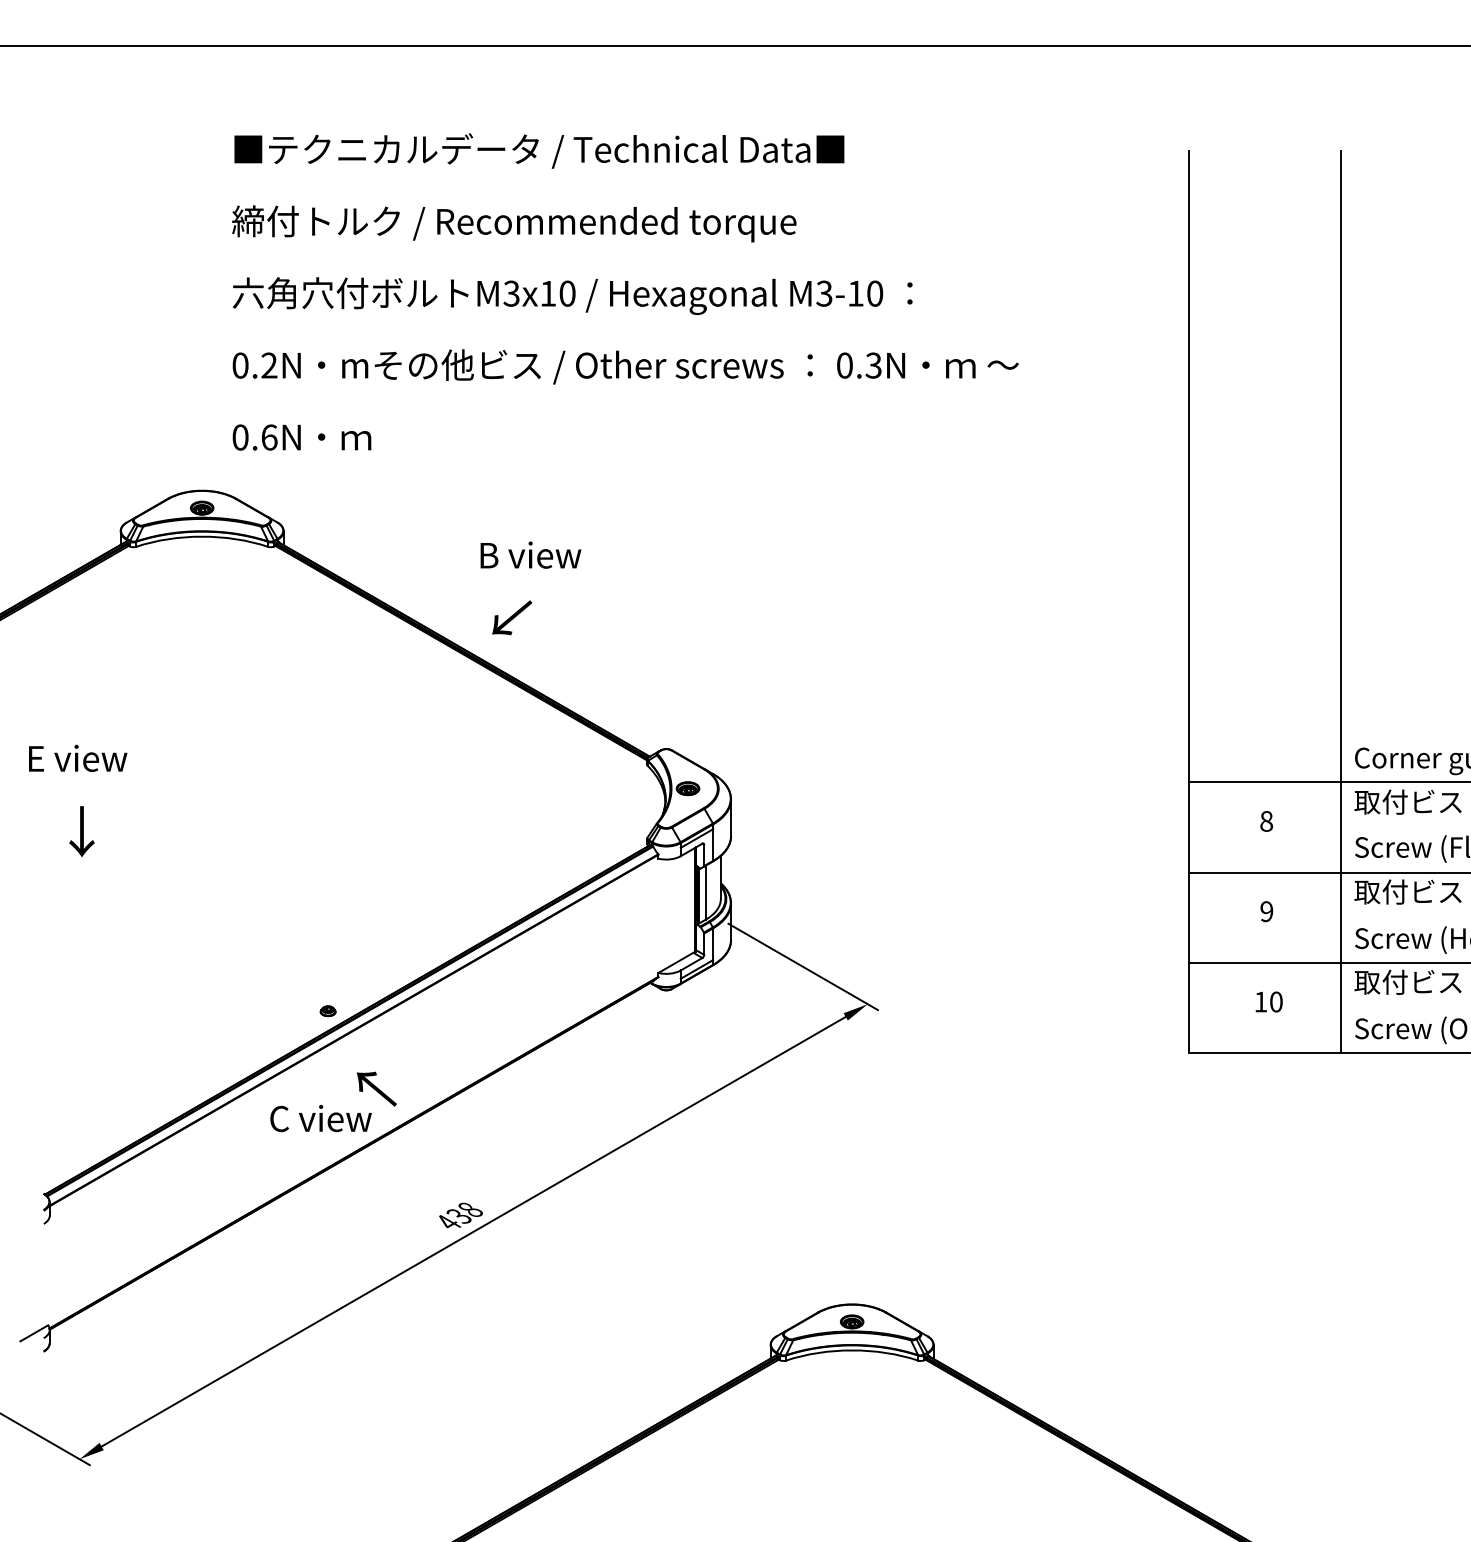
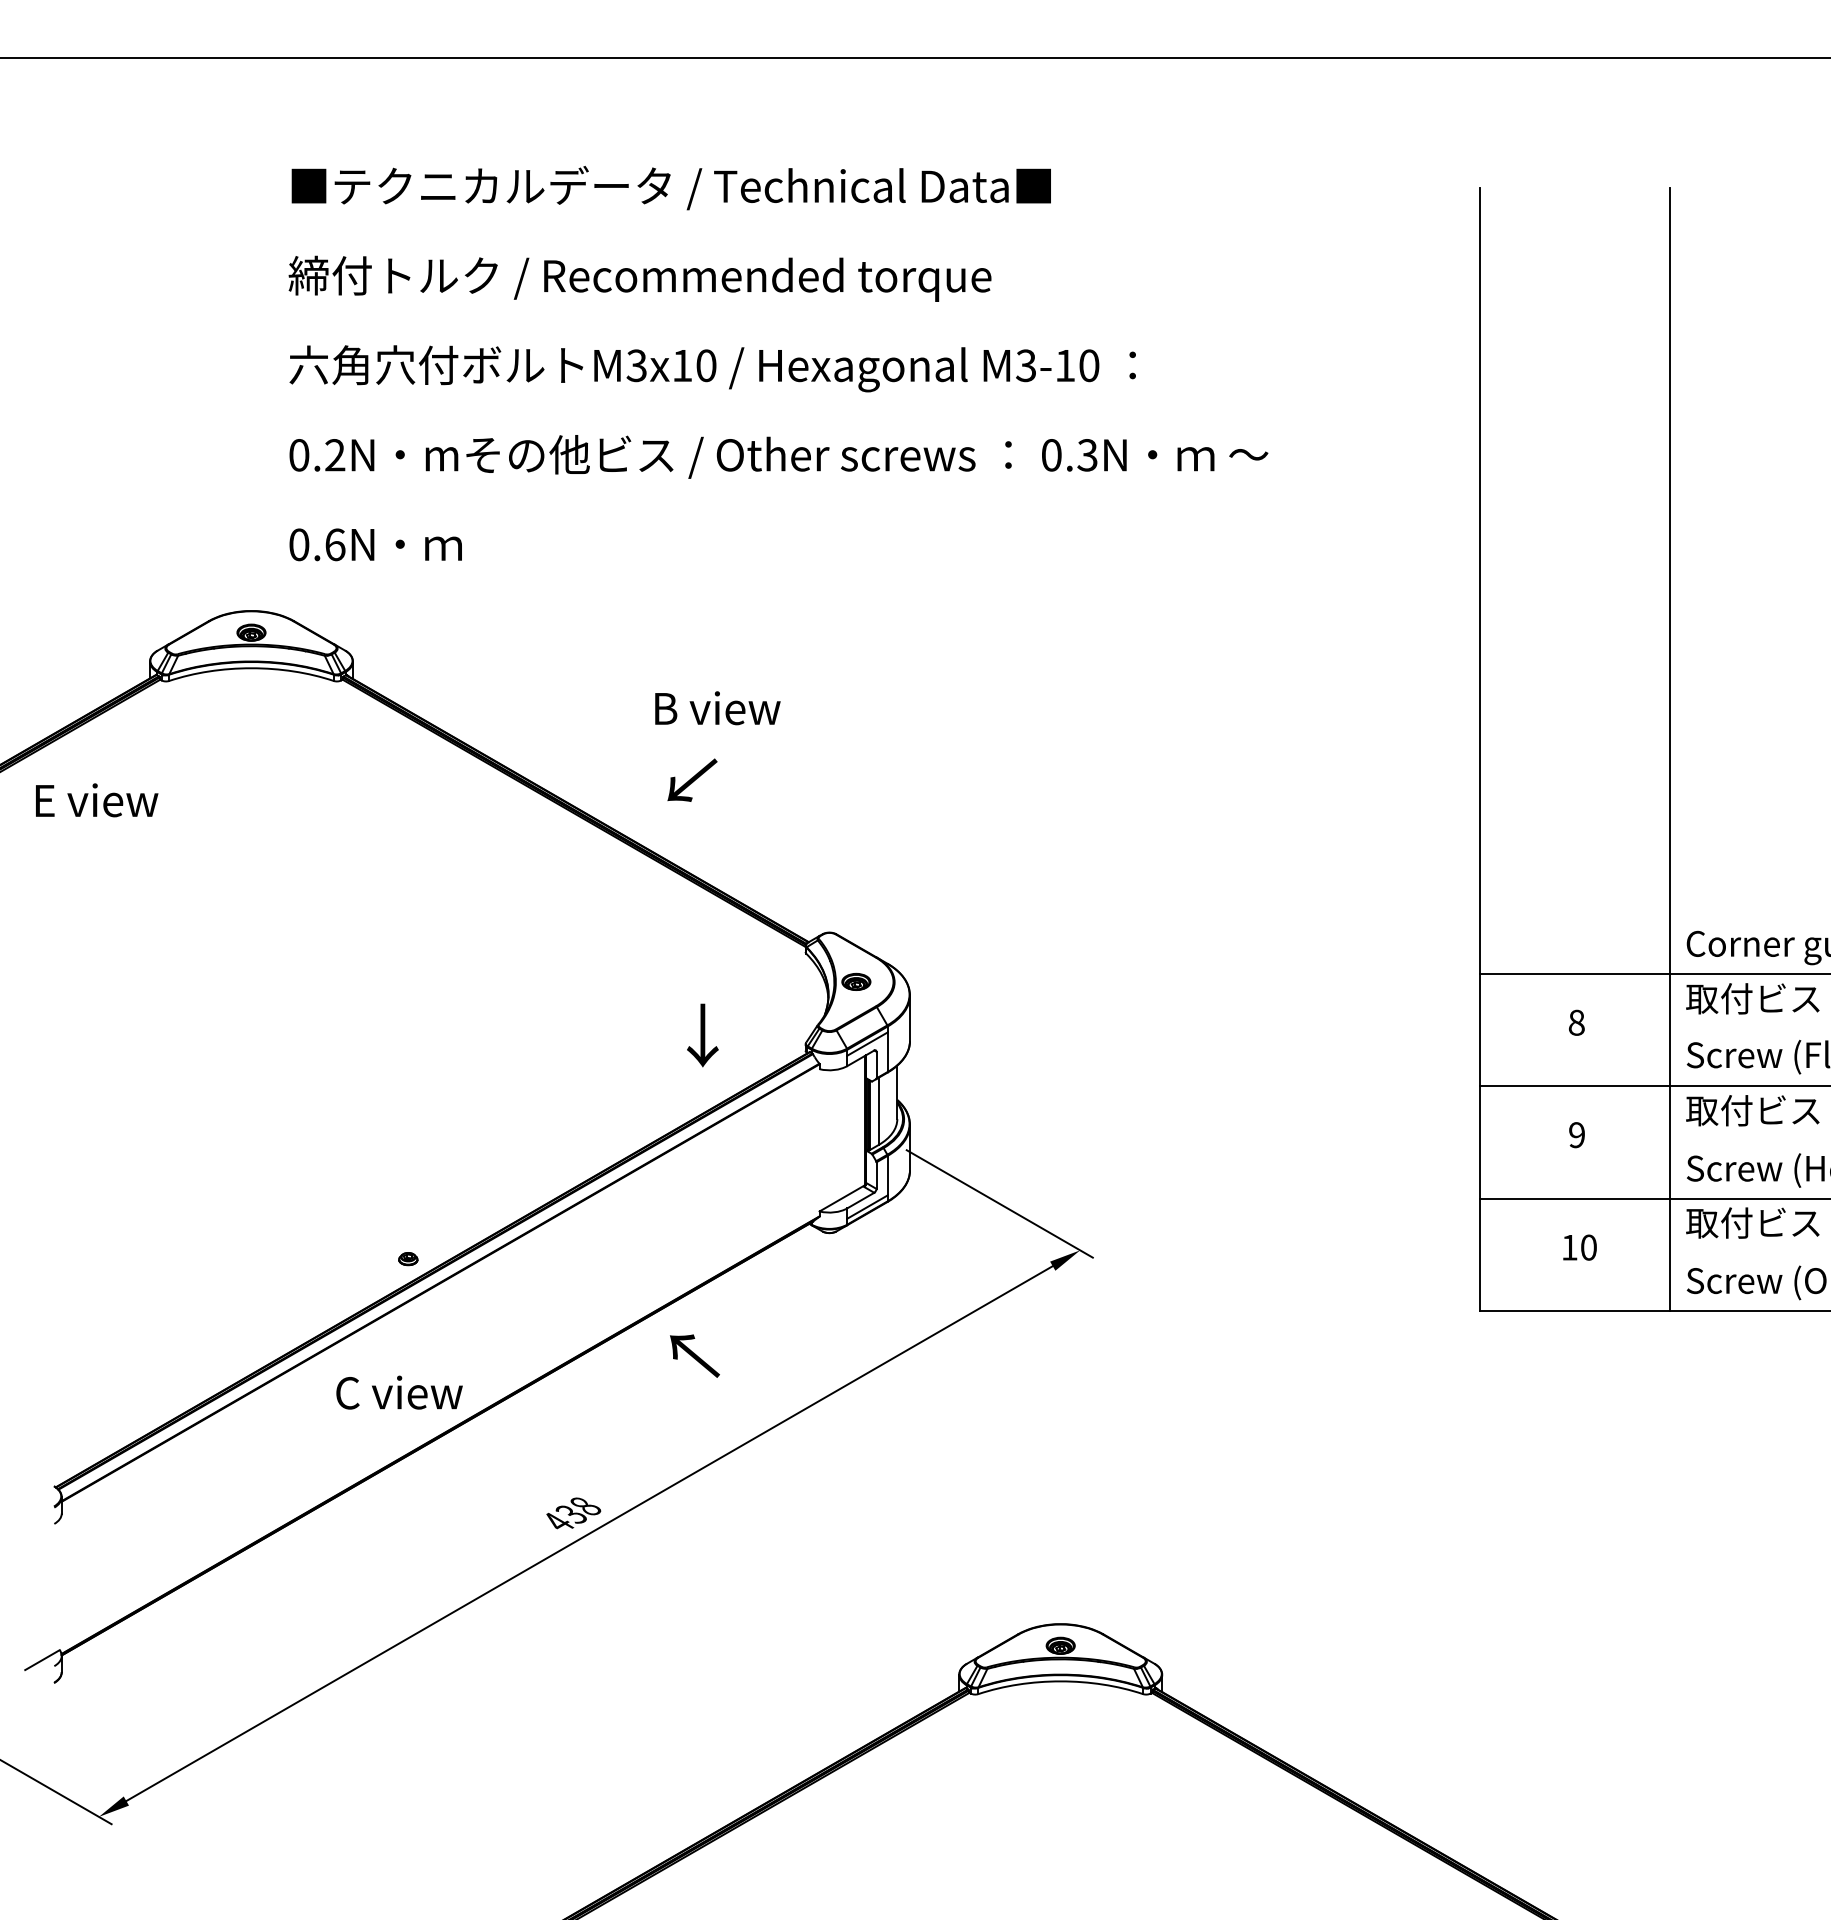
text: (530, 555) -> (717, 708), moved
text: (512, 617) -> (692, 779), moved
text: (78, 758) -> (97, 800), moved
text: (81, 831) -> (702, 1035), moved
text: (376, 1088) -> (694, 1355), moved

